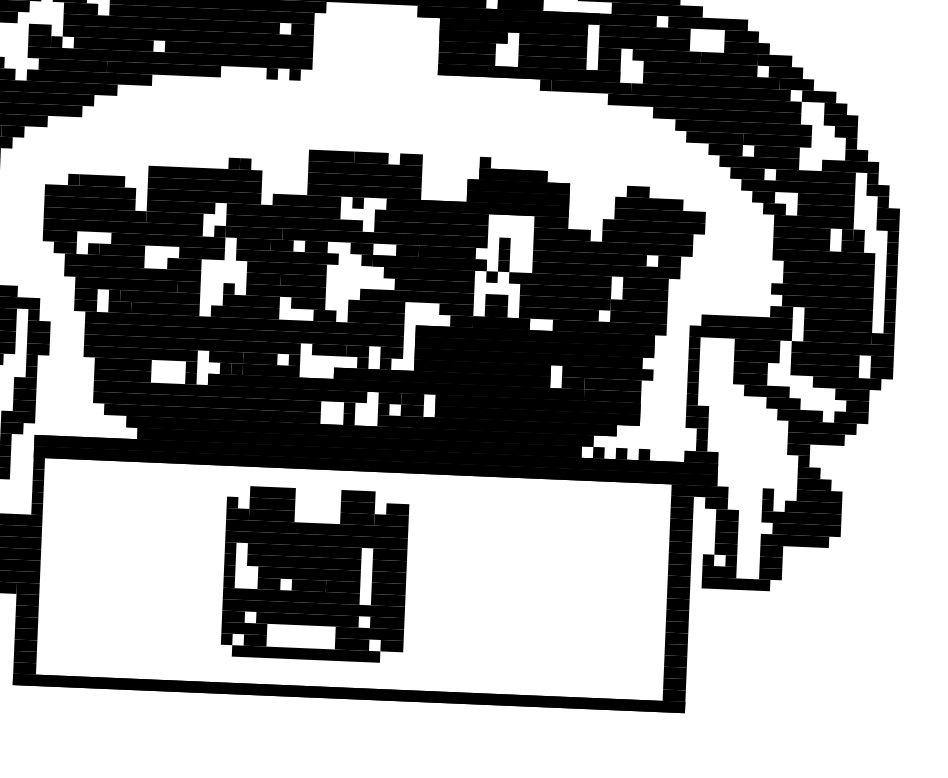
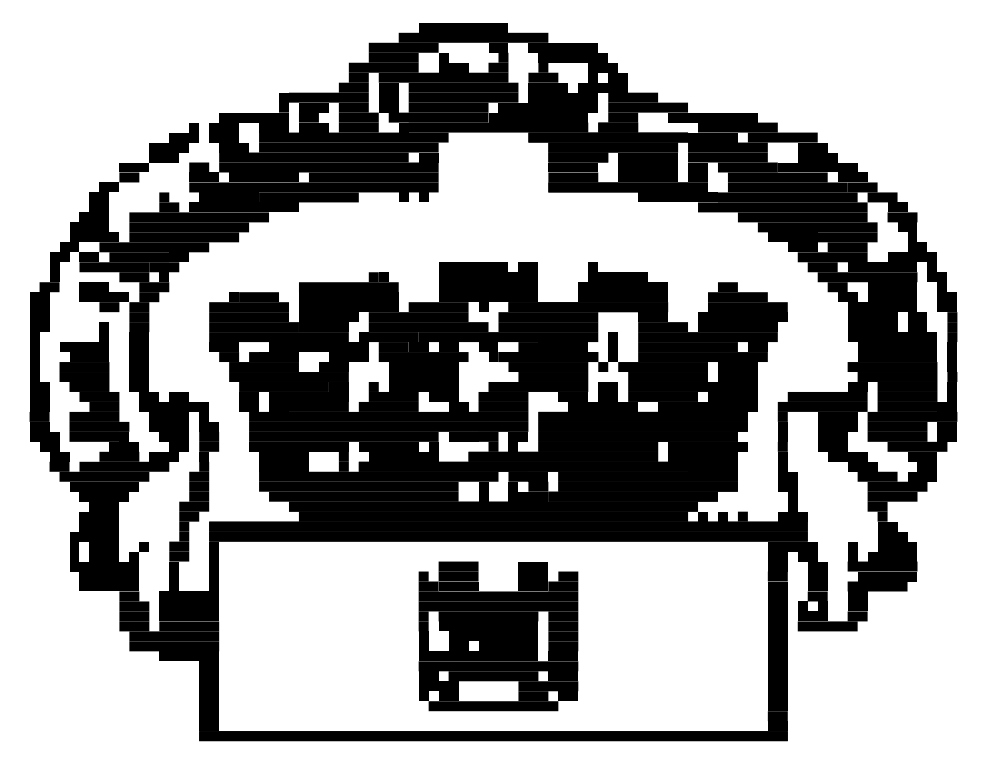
part: (315, 574) -> (498, 636), moved

